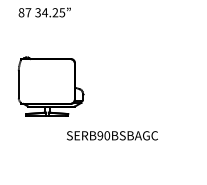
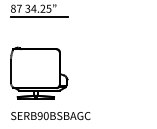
line: (50, 22) -> (38, 17), added
text: (112, 135) -> (50, 115), moved

